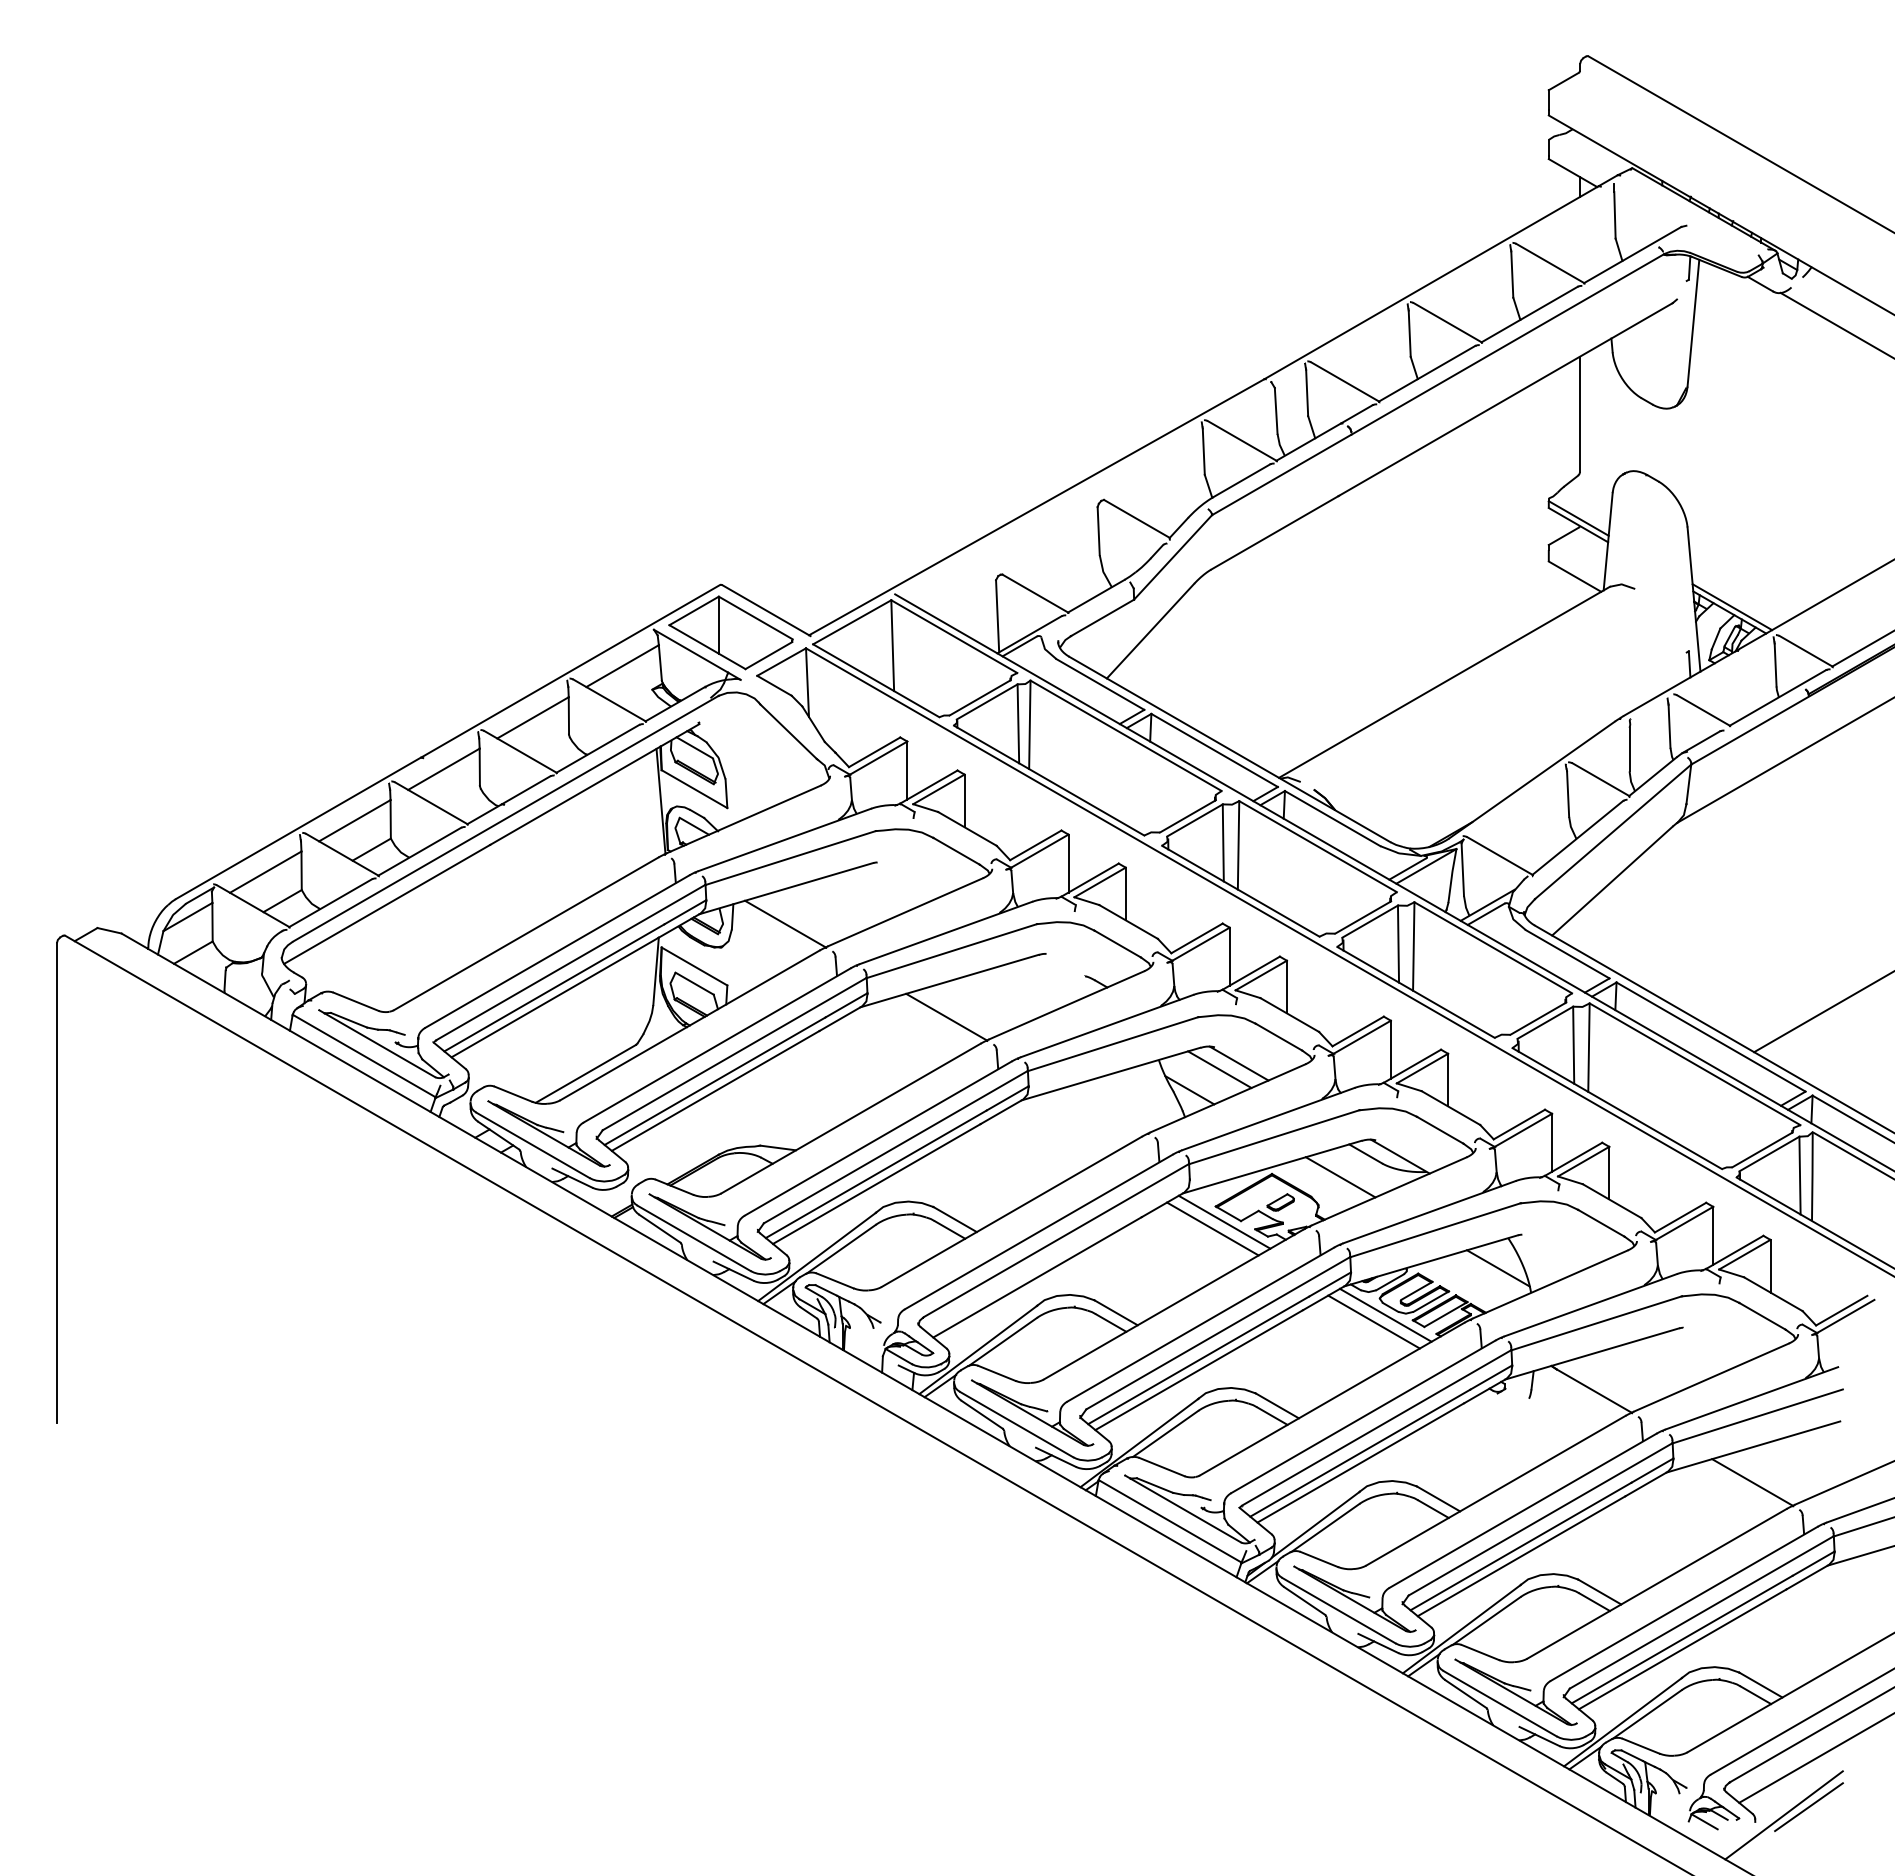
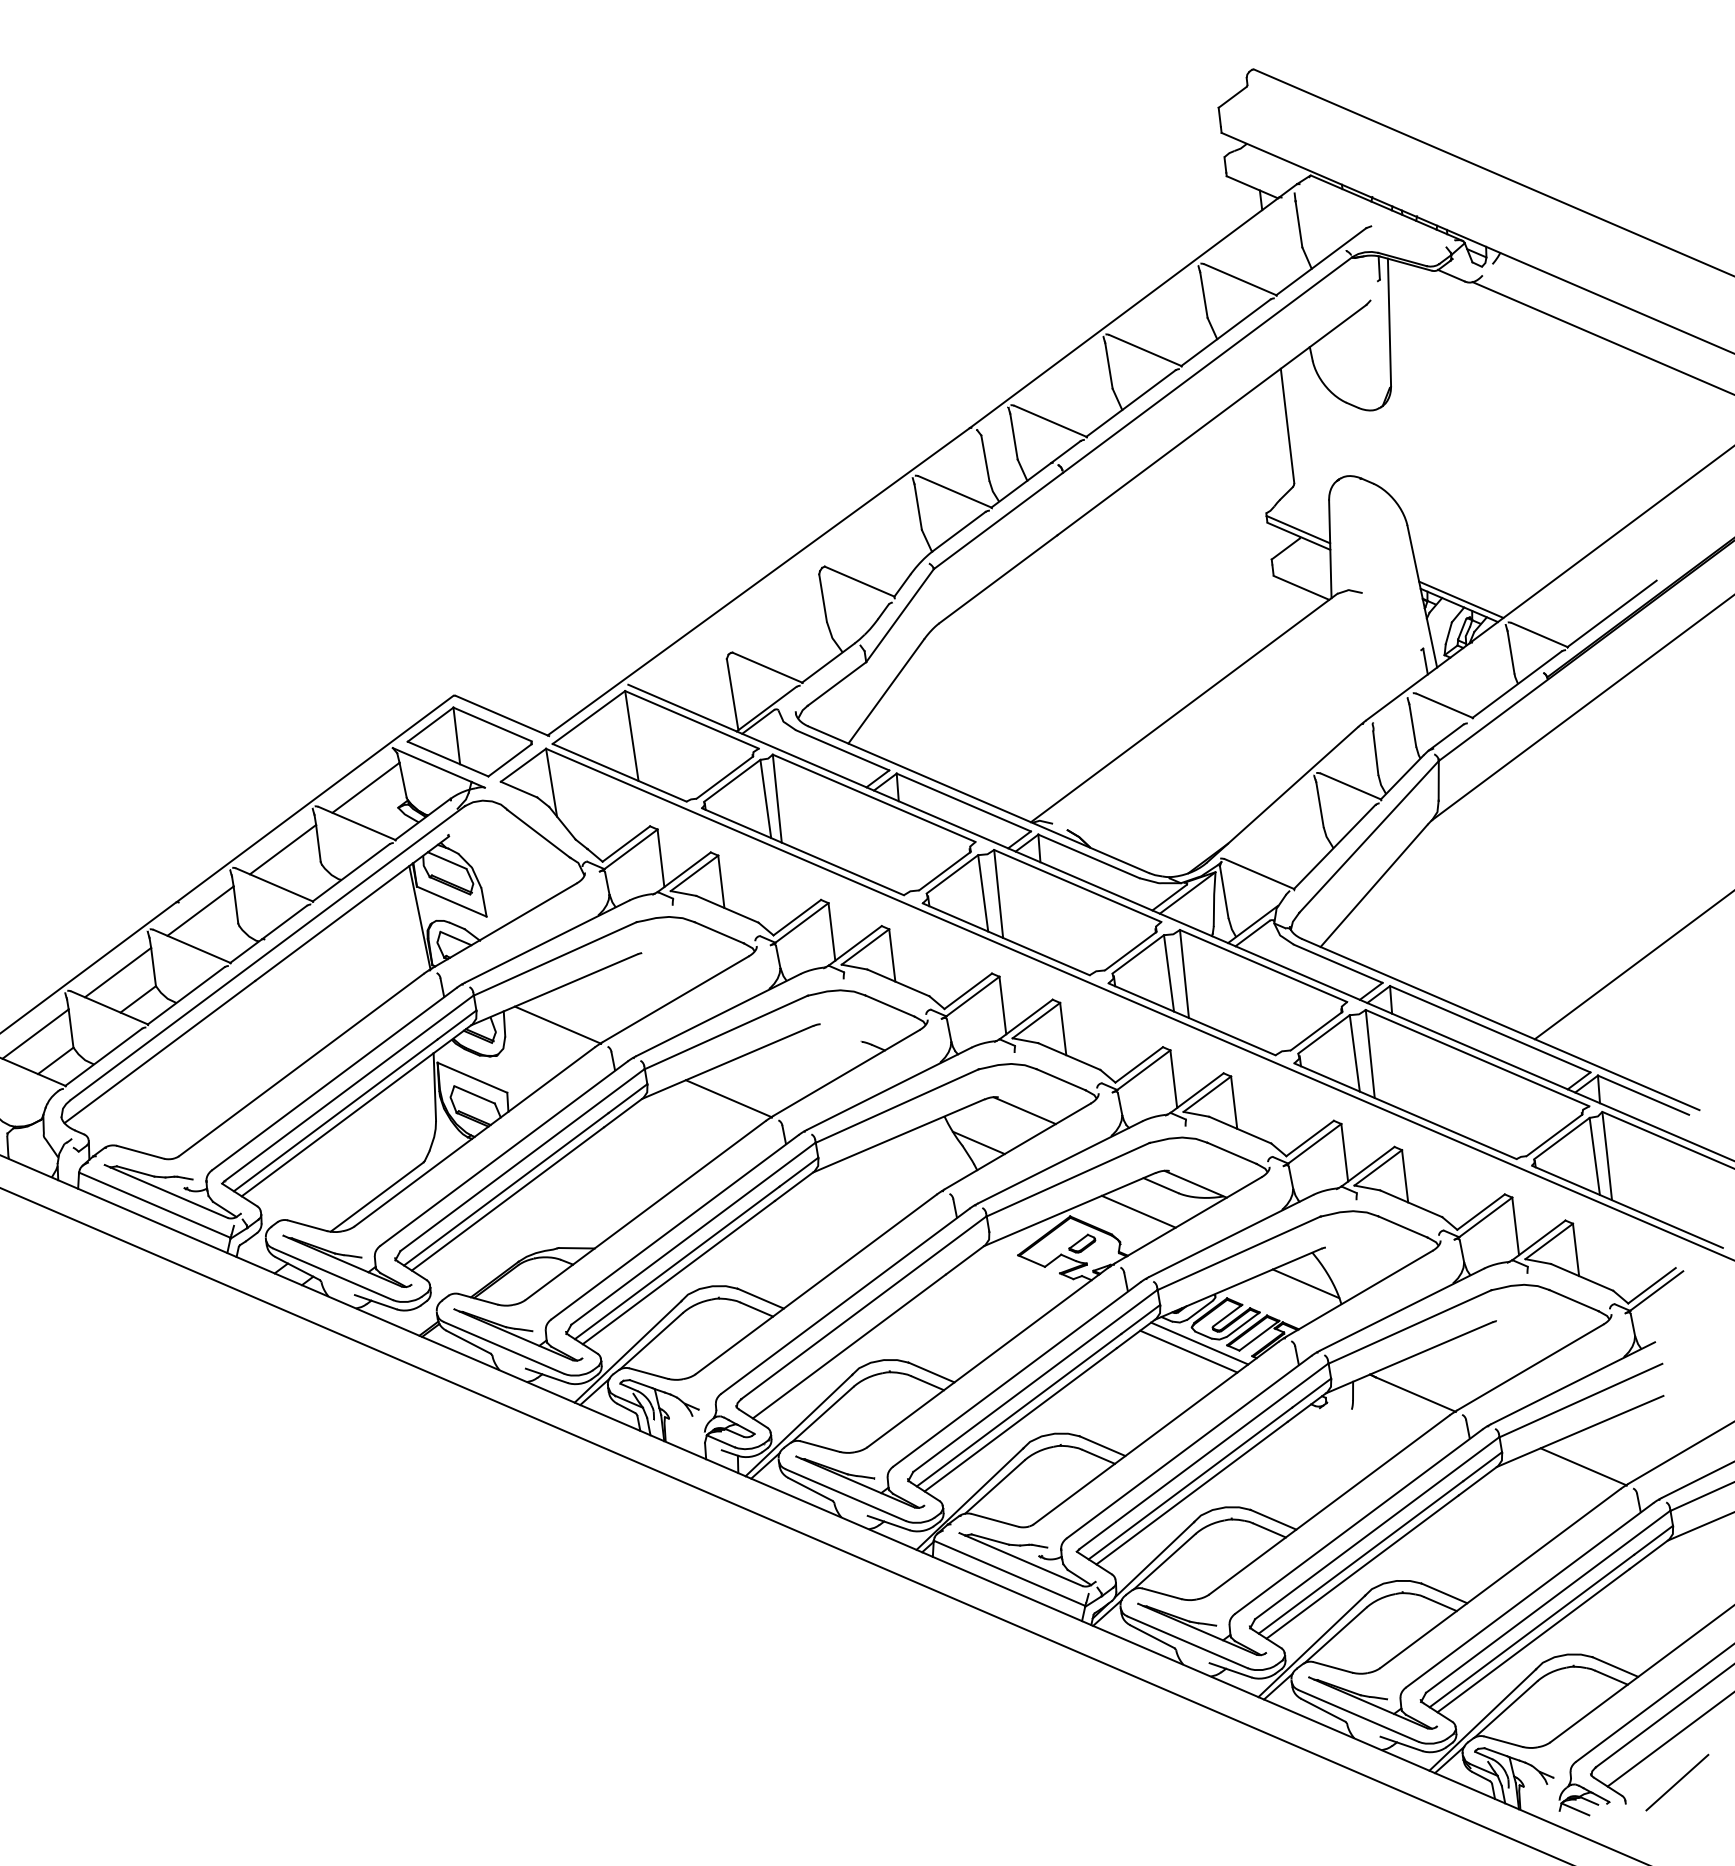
line: (1219, 1069) -> (1005, 1118), removed
line: (1224, 1221) -> (1028, 1269), removed
line: (1212, 1228) -> (1017, 1277), removed
line: (1783, 1815) -> (1653, 1793), removed

